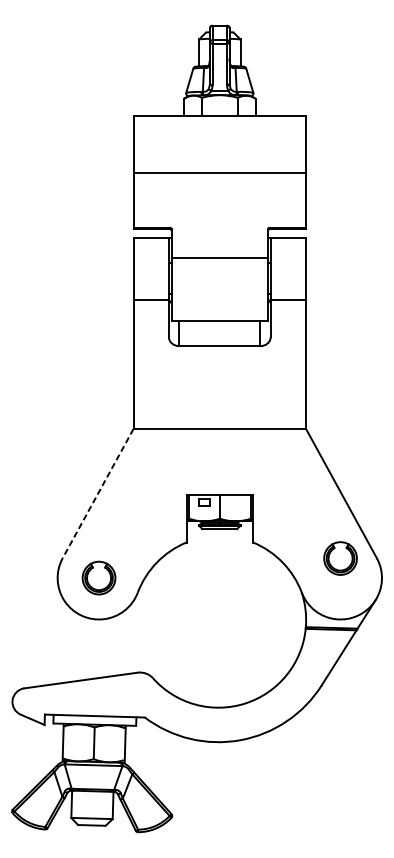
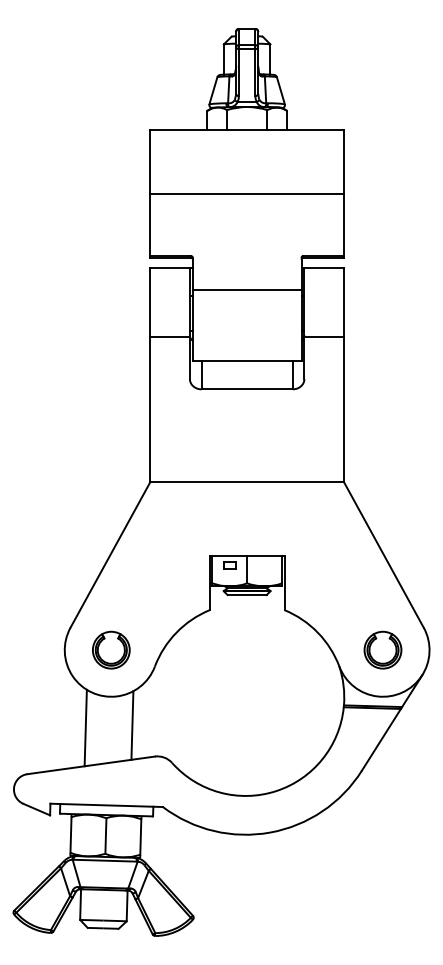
line: (98, 493) -> (110, 555), dashed -> solid
part: (340, 557) -> (382, 649), moved
line: (117, 645) -> (132, 725), added
line: (76, 646) -> (85, 727), added

